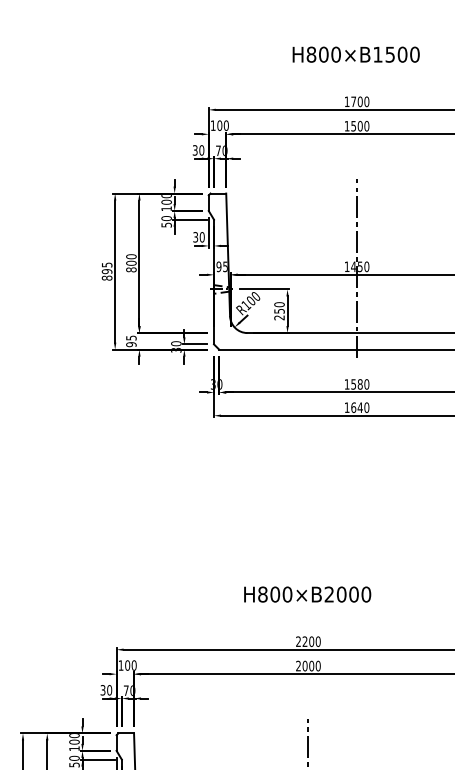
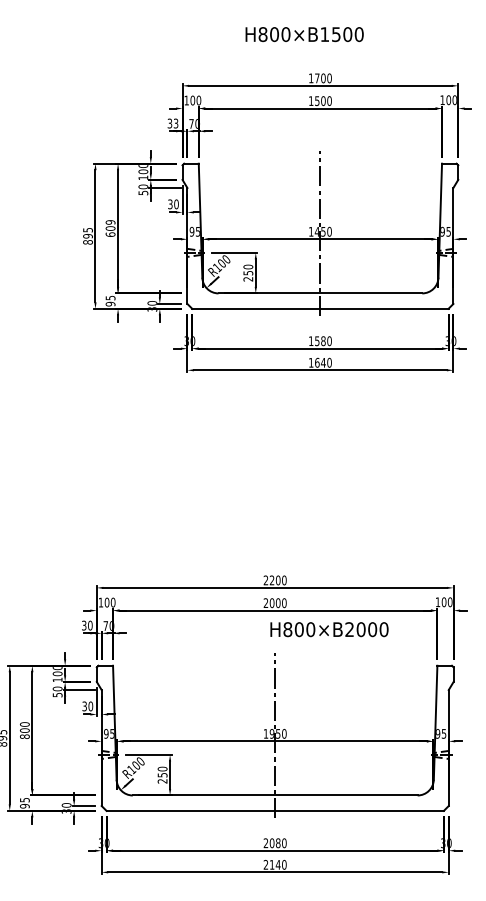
text: (356, 54) -> (304, 34), moved
text: (201, 150) -> (175, 123), 30 -> 33
text: (131, 263) -> (110, 228), 800 -> 609
text: (307, 594) -> (329, 629), moved

